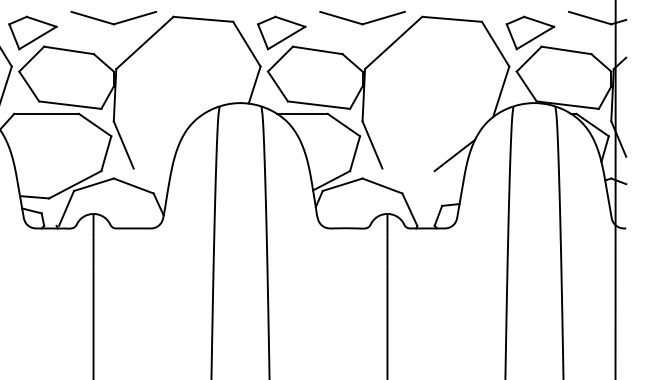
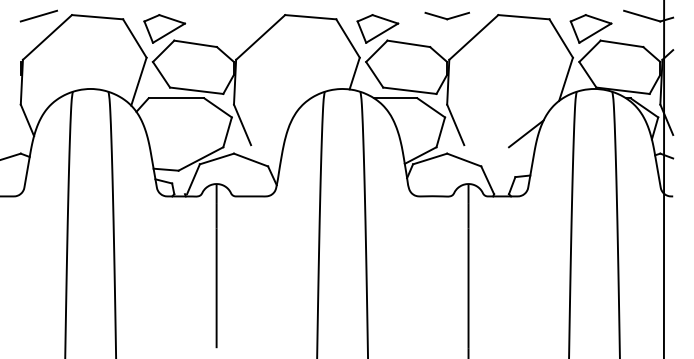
part: (113, 17) -> (233, 15), removed
part: (362, 17) -> (447, 15), size x0.6

